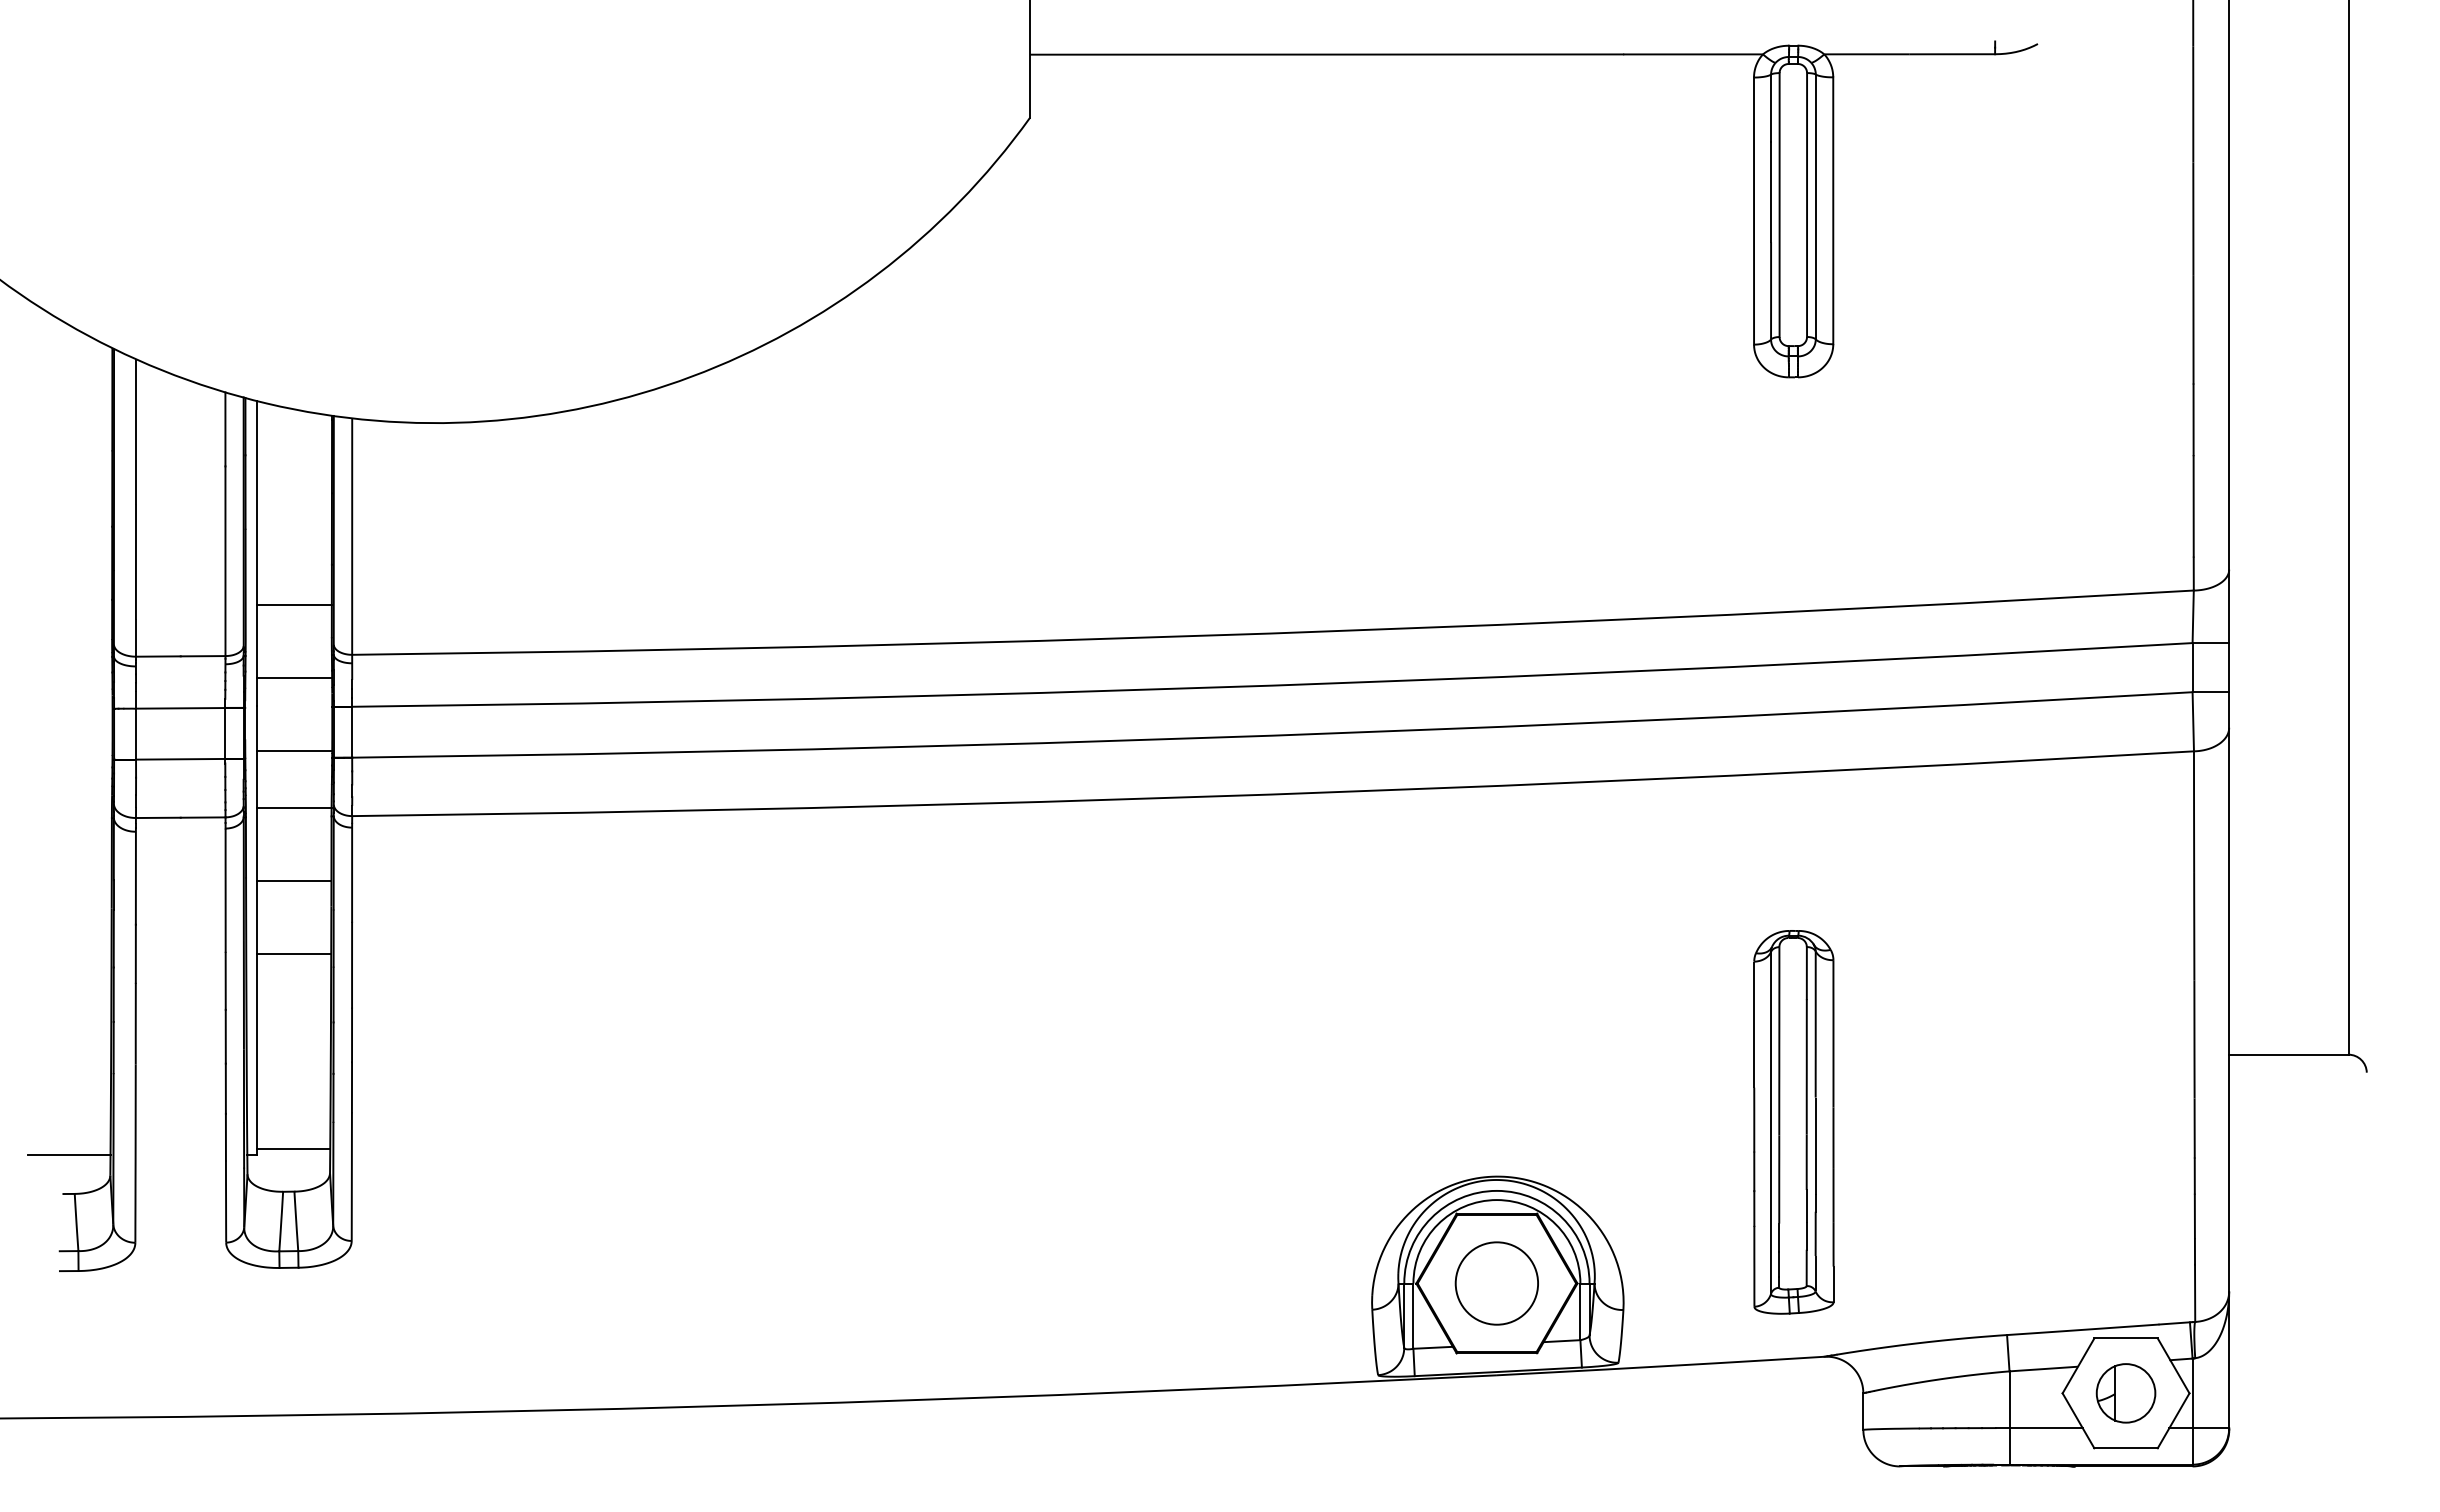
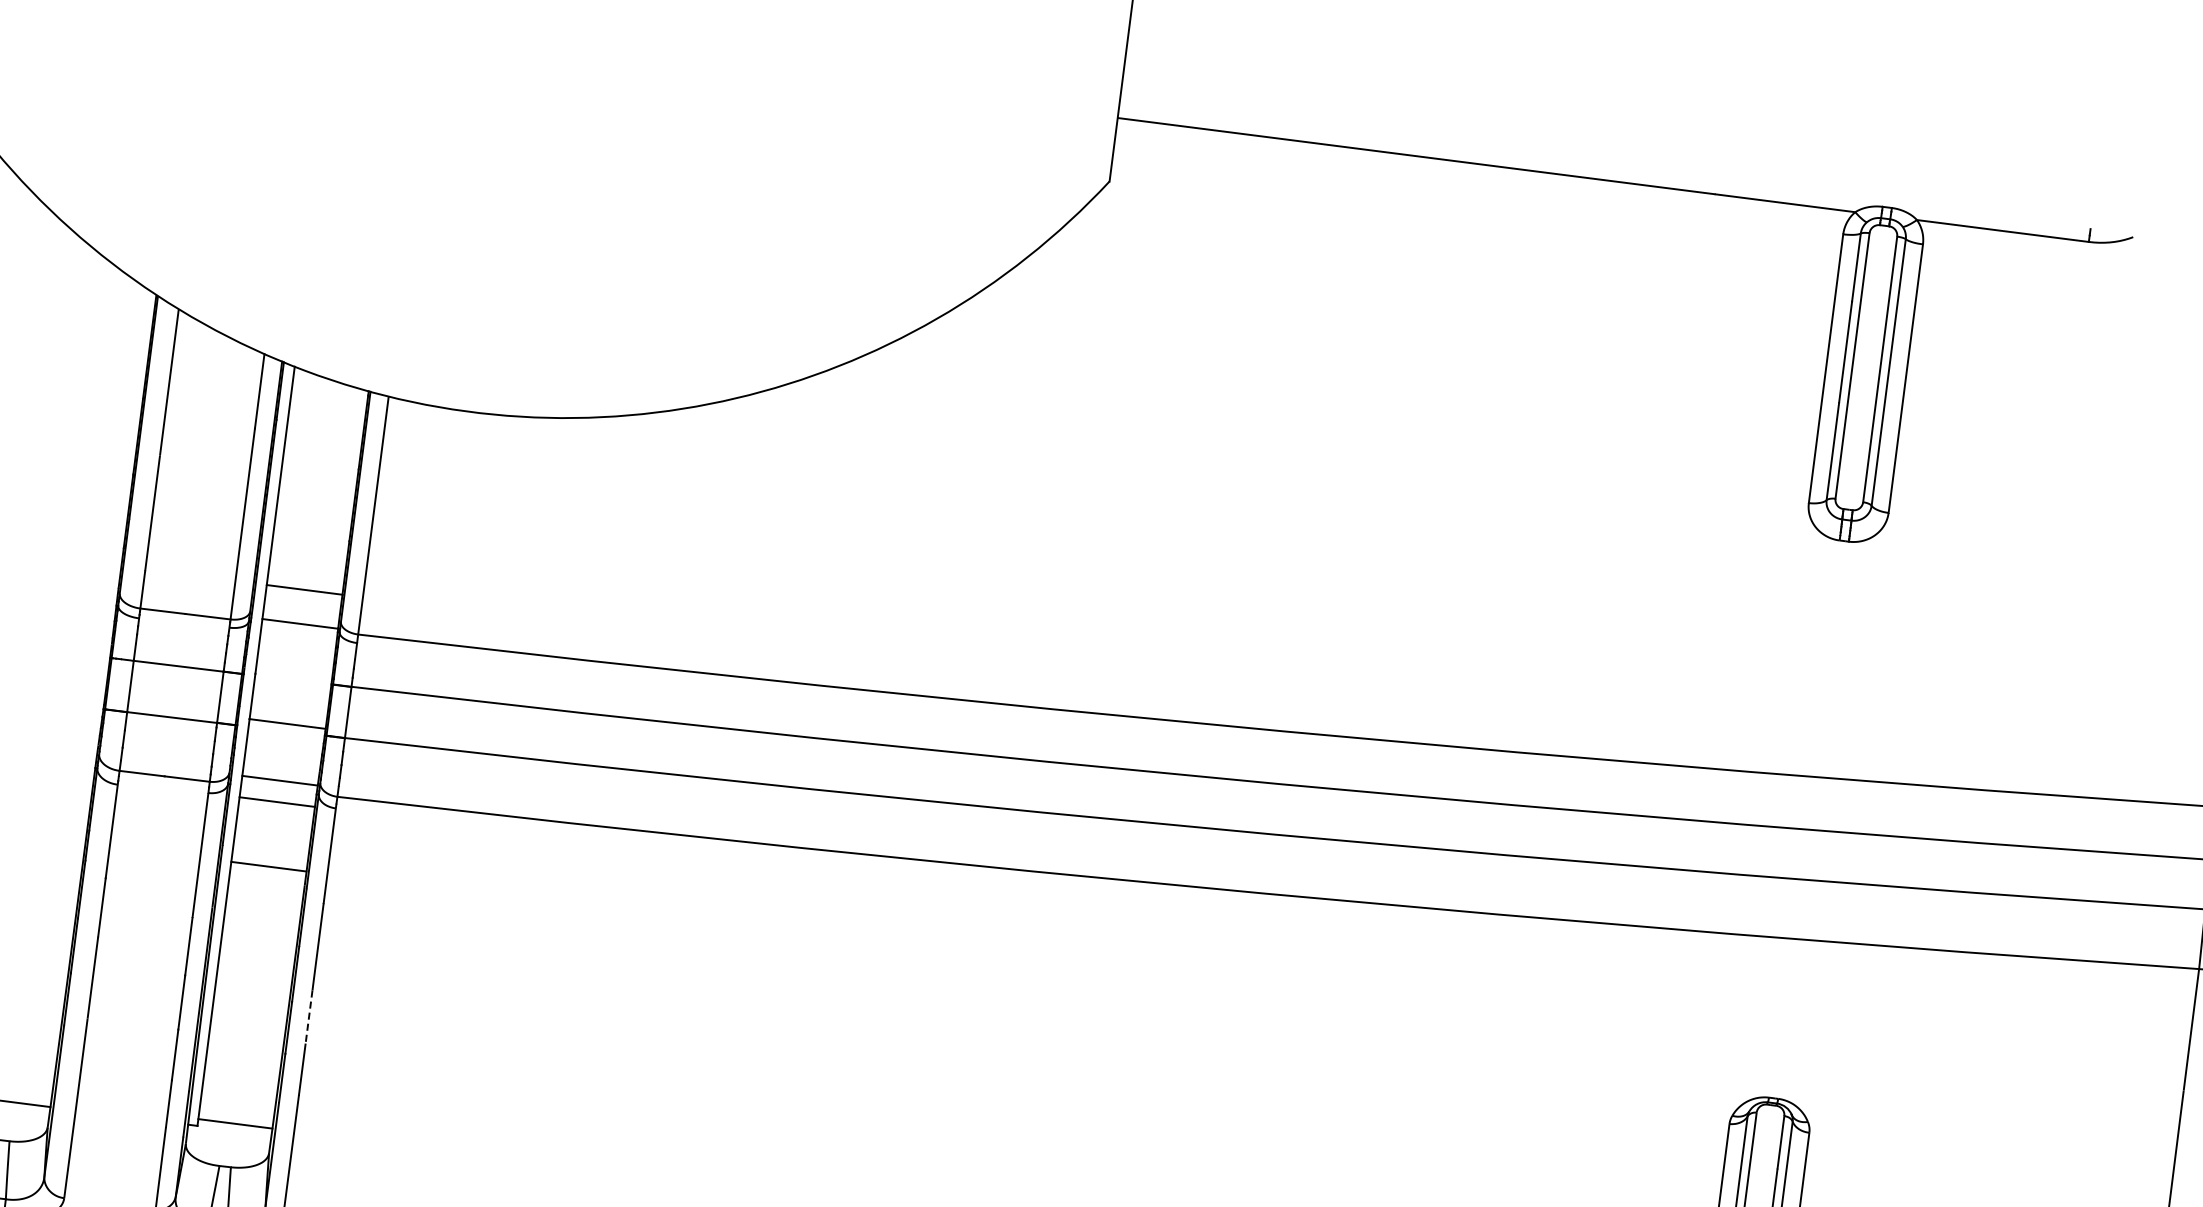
line: (293, 604) -> (299, 623), moved
line: (294, 677) -> (304, 589), moved
line: (293, 880) -> (276, 801), moved
line: (293, 954) -> (268, 867), moved
line: (352, 1035) -> (309, 1017), solid -> dashed

